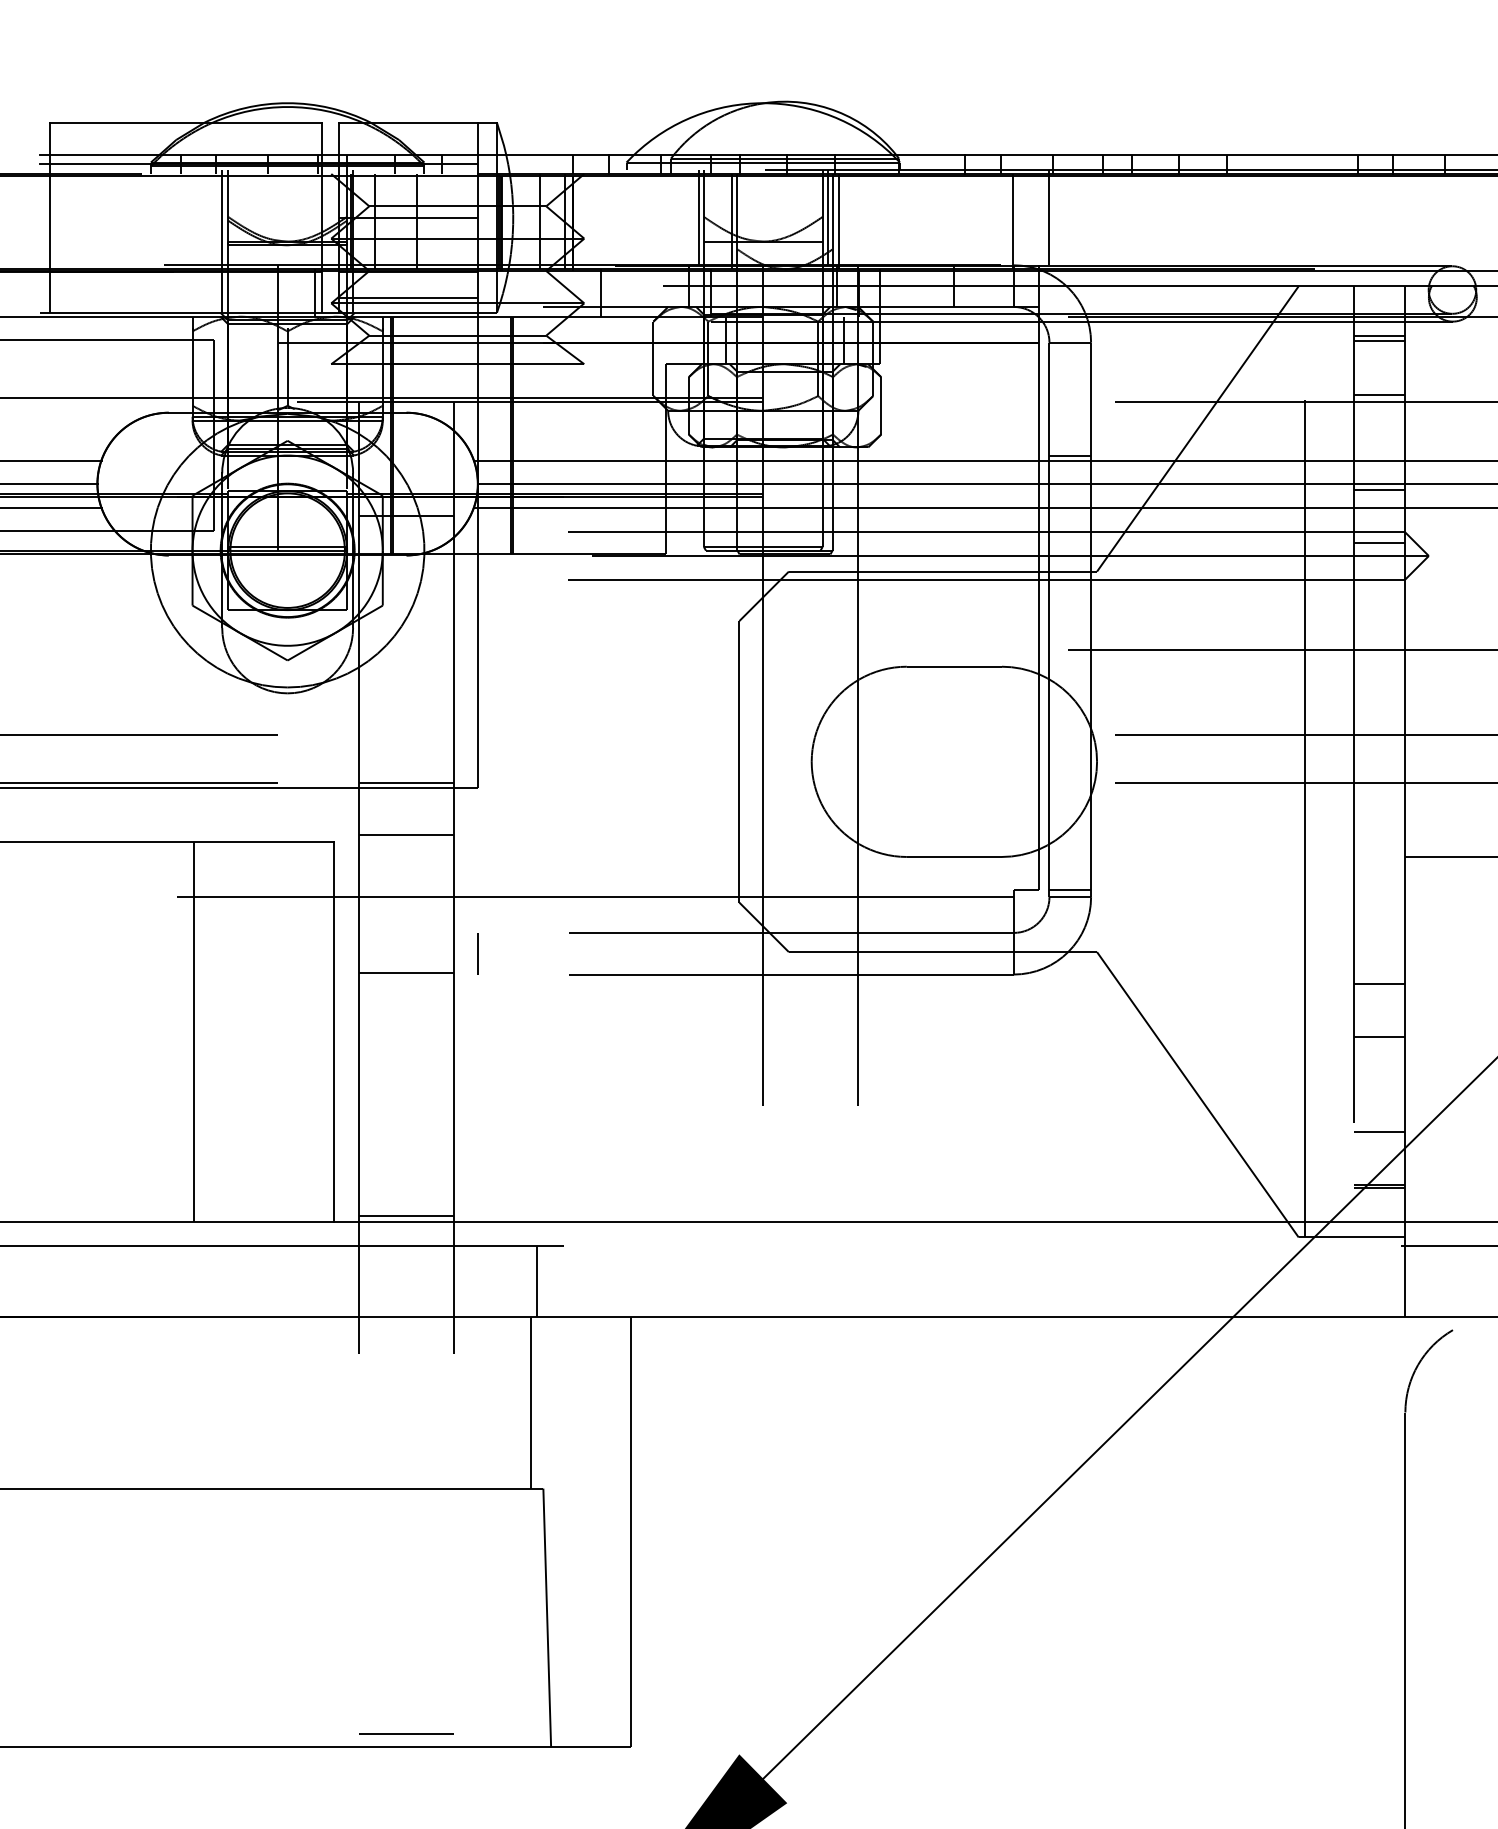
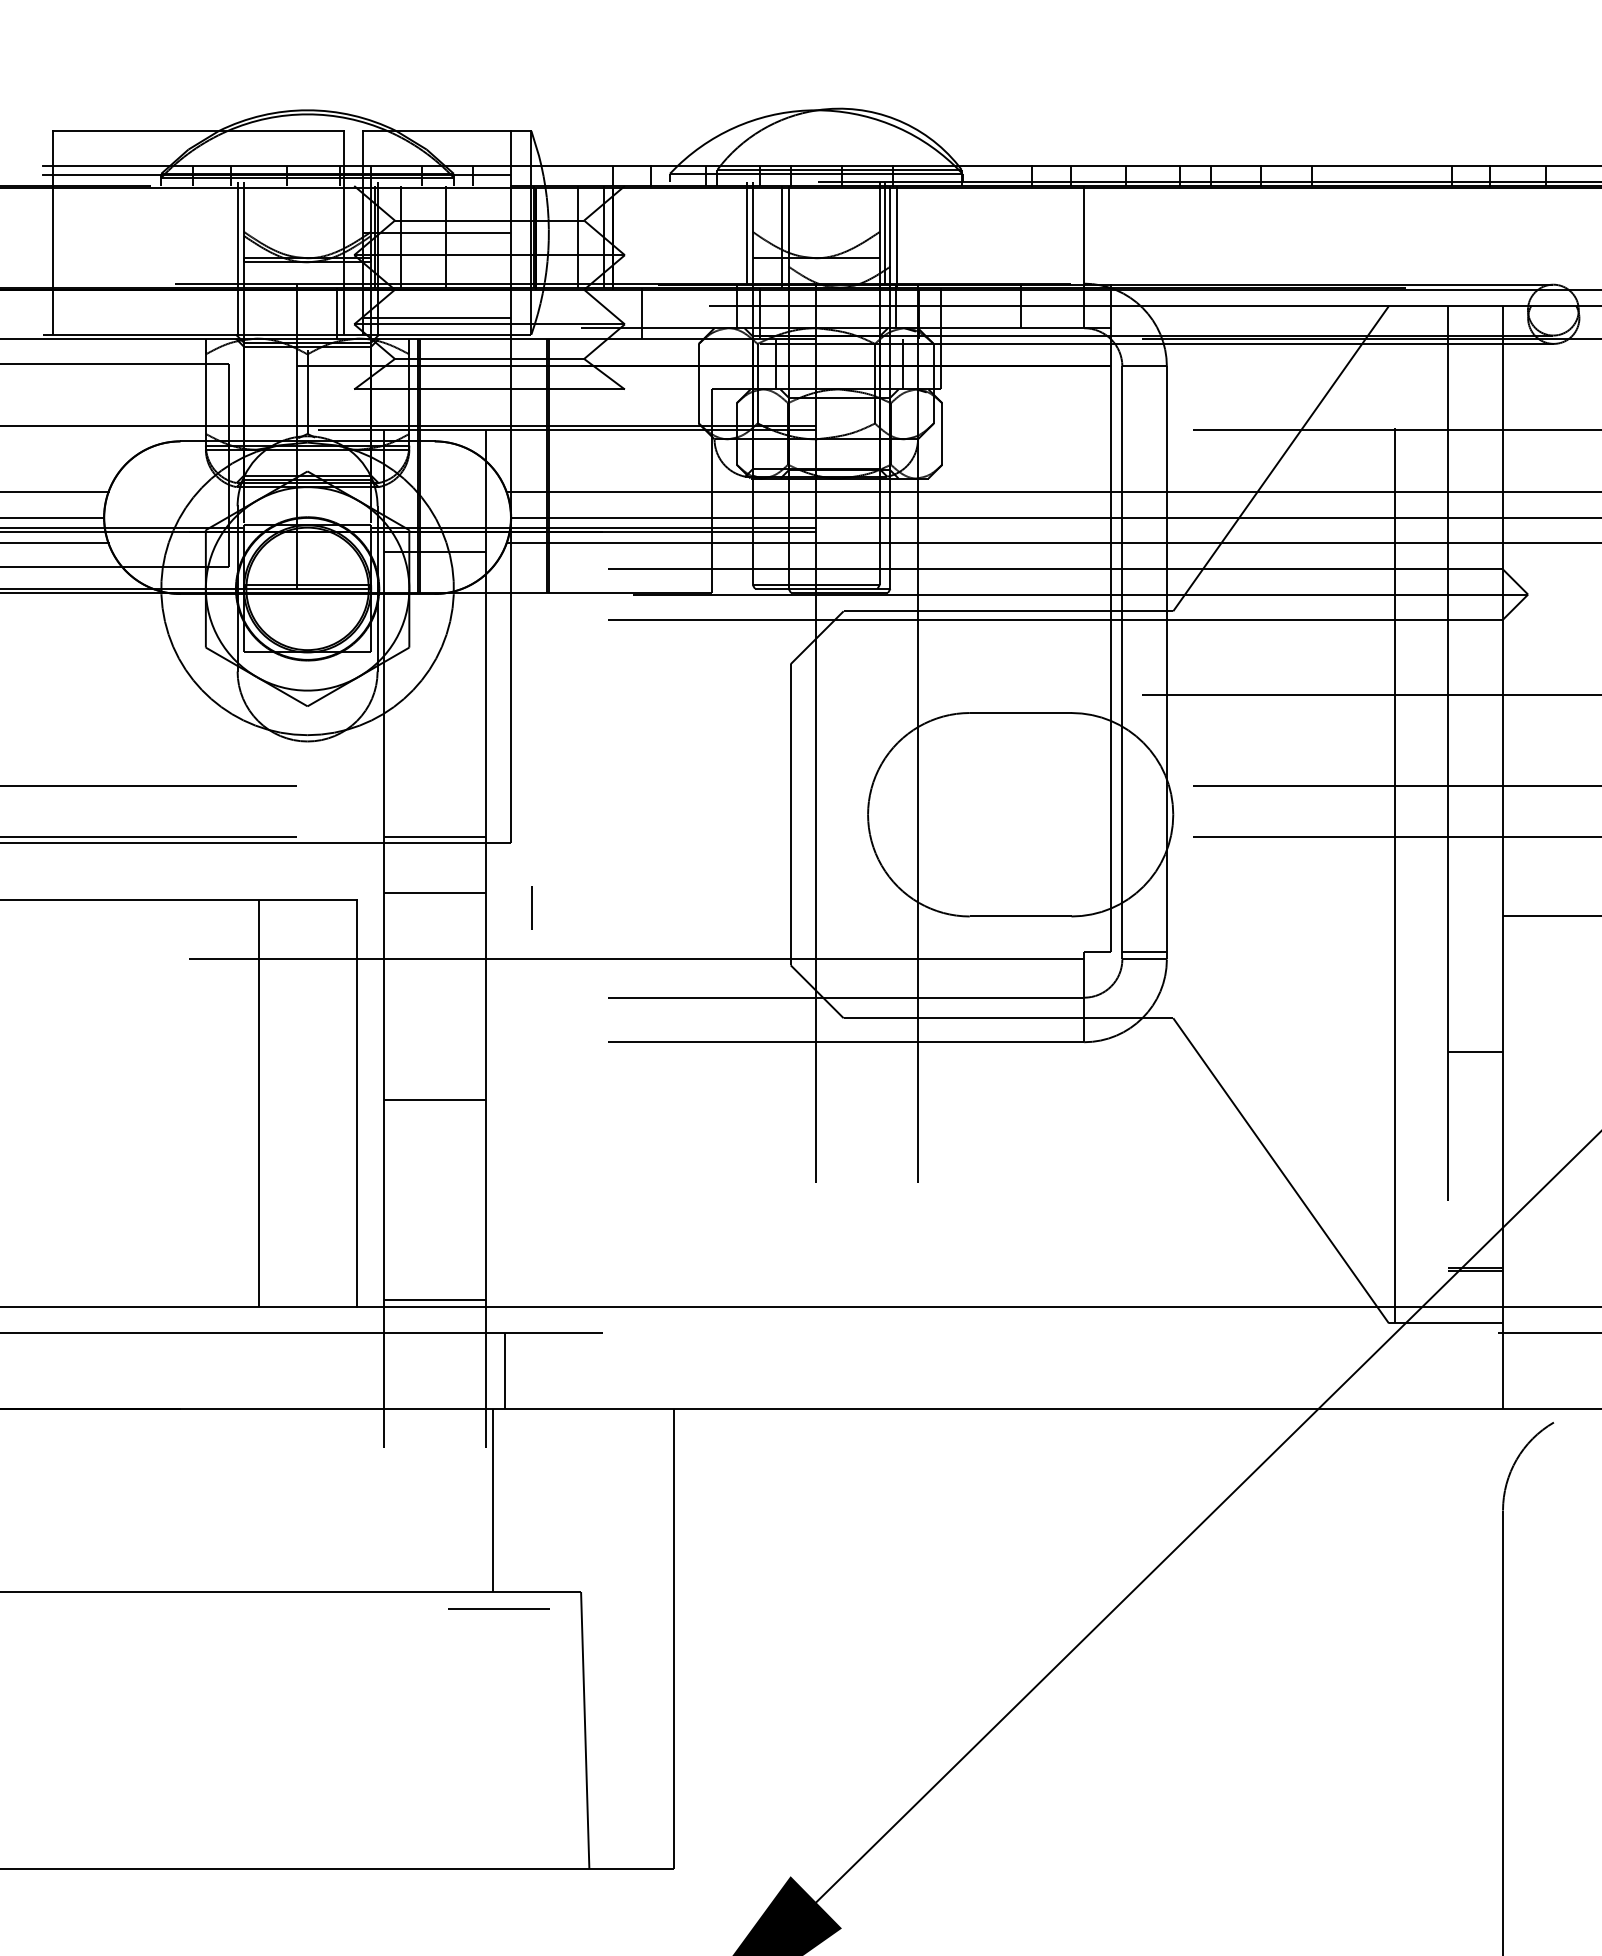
line: (1048, 217) -> (1121, 232), removed
line: (1379, 335) -> (1475, 358), removed
line: (1379, 341) -> (1475, 365), removed
line: (1379, 395) -> (1475, 422), removed
line: (1070, 455) -> (1144, 487), removed
line: (1379, 489) -> (1475, 523), removed
line: (1379, 542) -> (1475, 580), removed
line: (477, 953) -> (531, 907), moved
line: (406, 972) -> (434, 1099), moved
line: (193, 1031) -> (258, 1103), moved
line: (1379, 1037) -> (1475, 1109), removed
line: (1379, 1131) -> (1475, 1210), removed
line: (537, 1281) -> (504, 1370), moved
line: (531, 1403) -> (493, 1500), moved
line: (406, 1733) -> (498, 1608), moved

